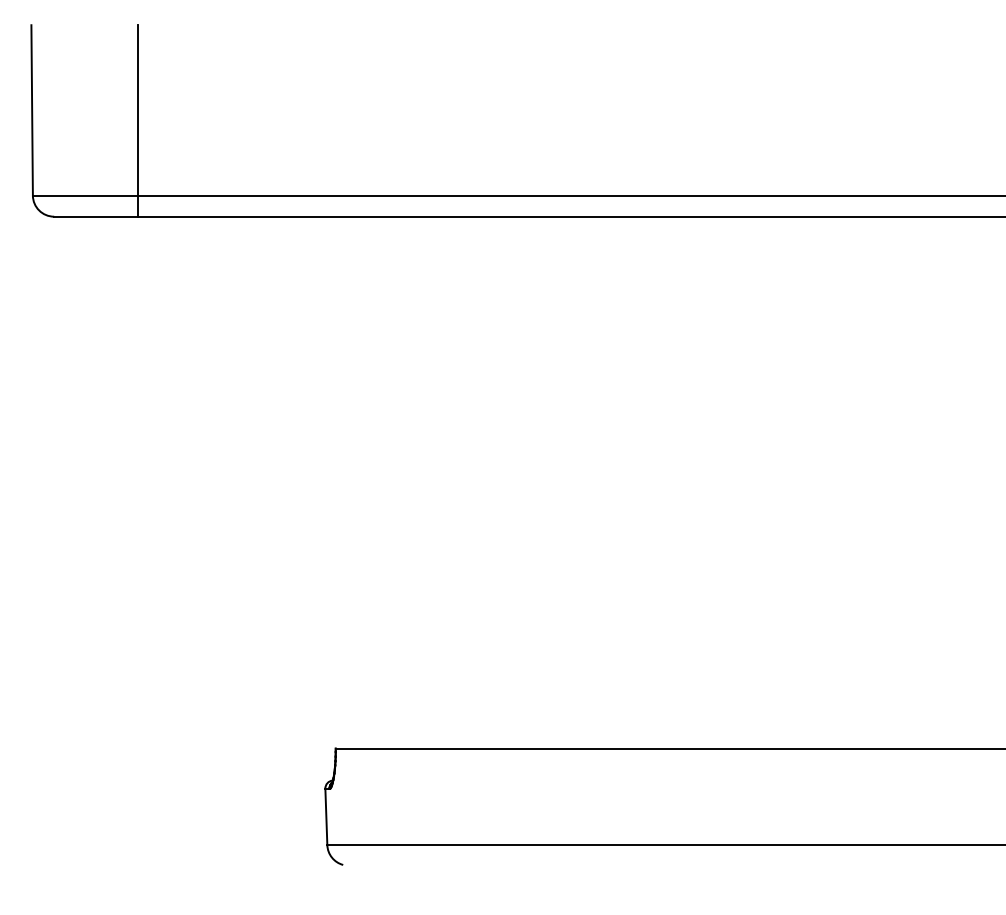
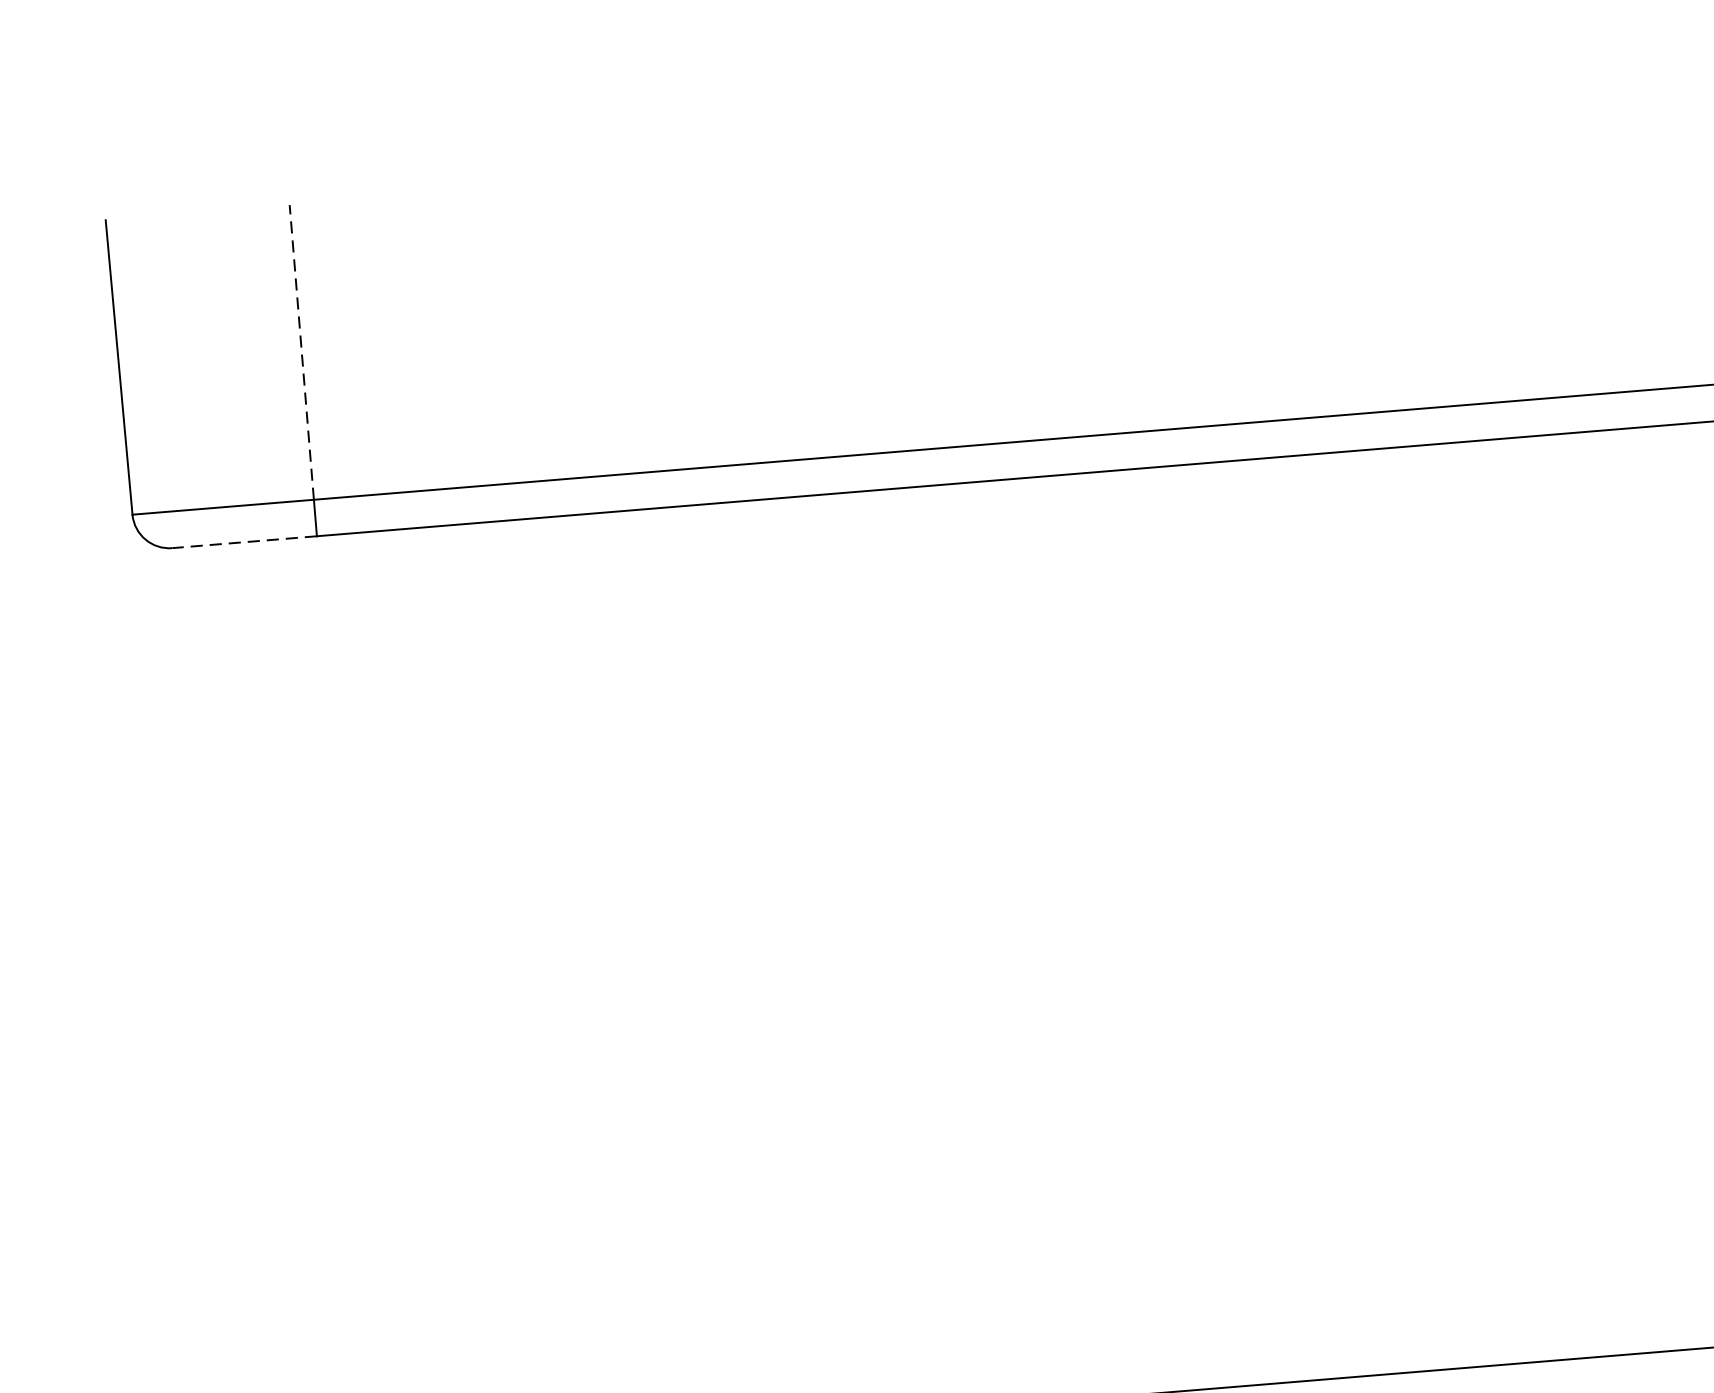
line: (137, 109) -> (301, 350), solid -> dashed
line: (95, 216) -> (243, 541), solid -> dashed

